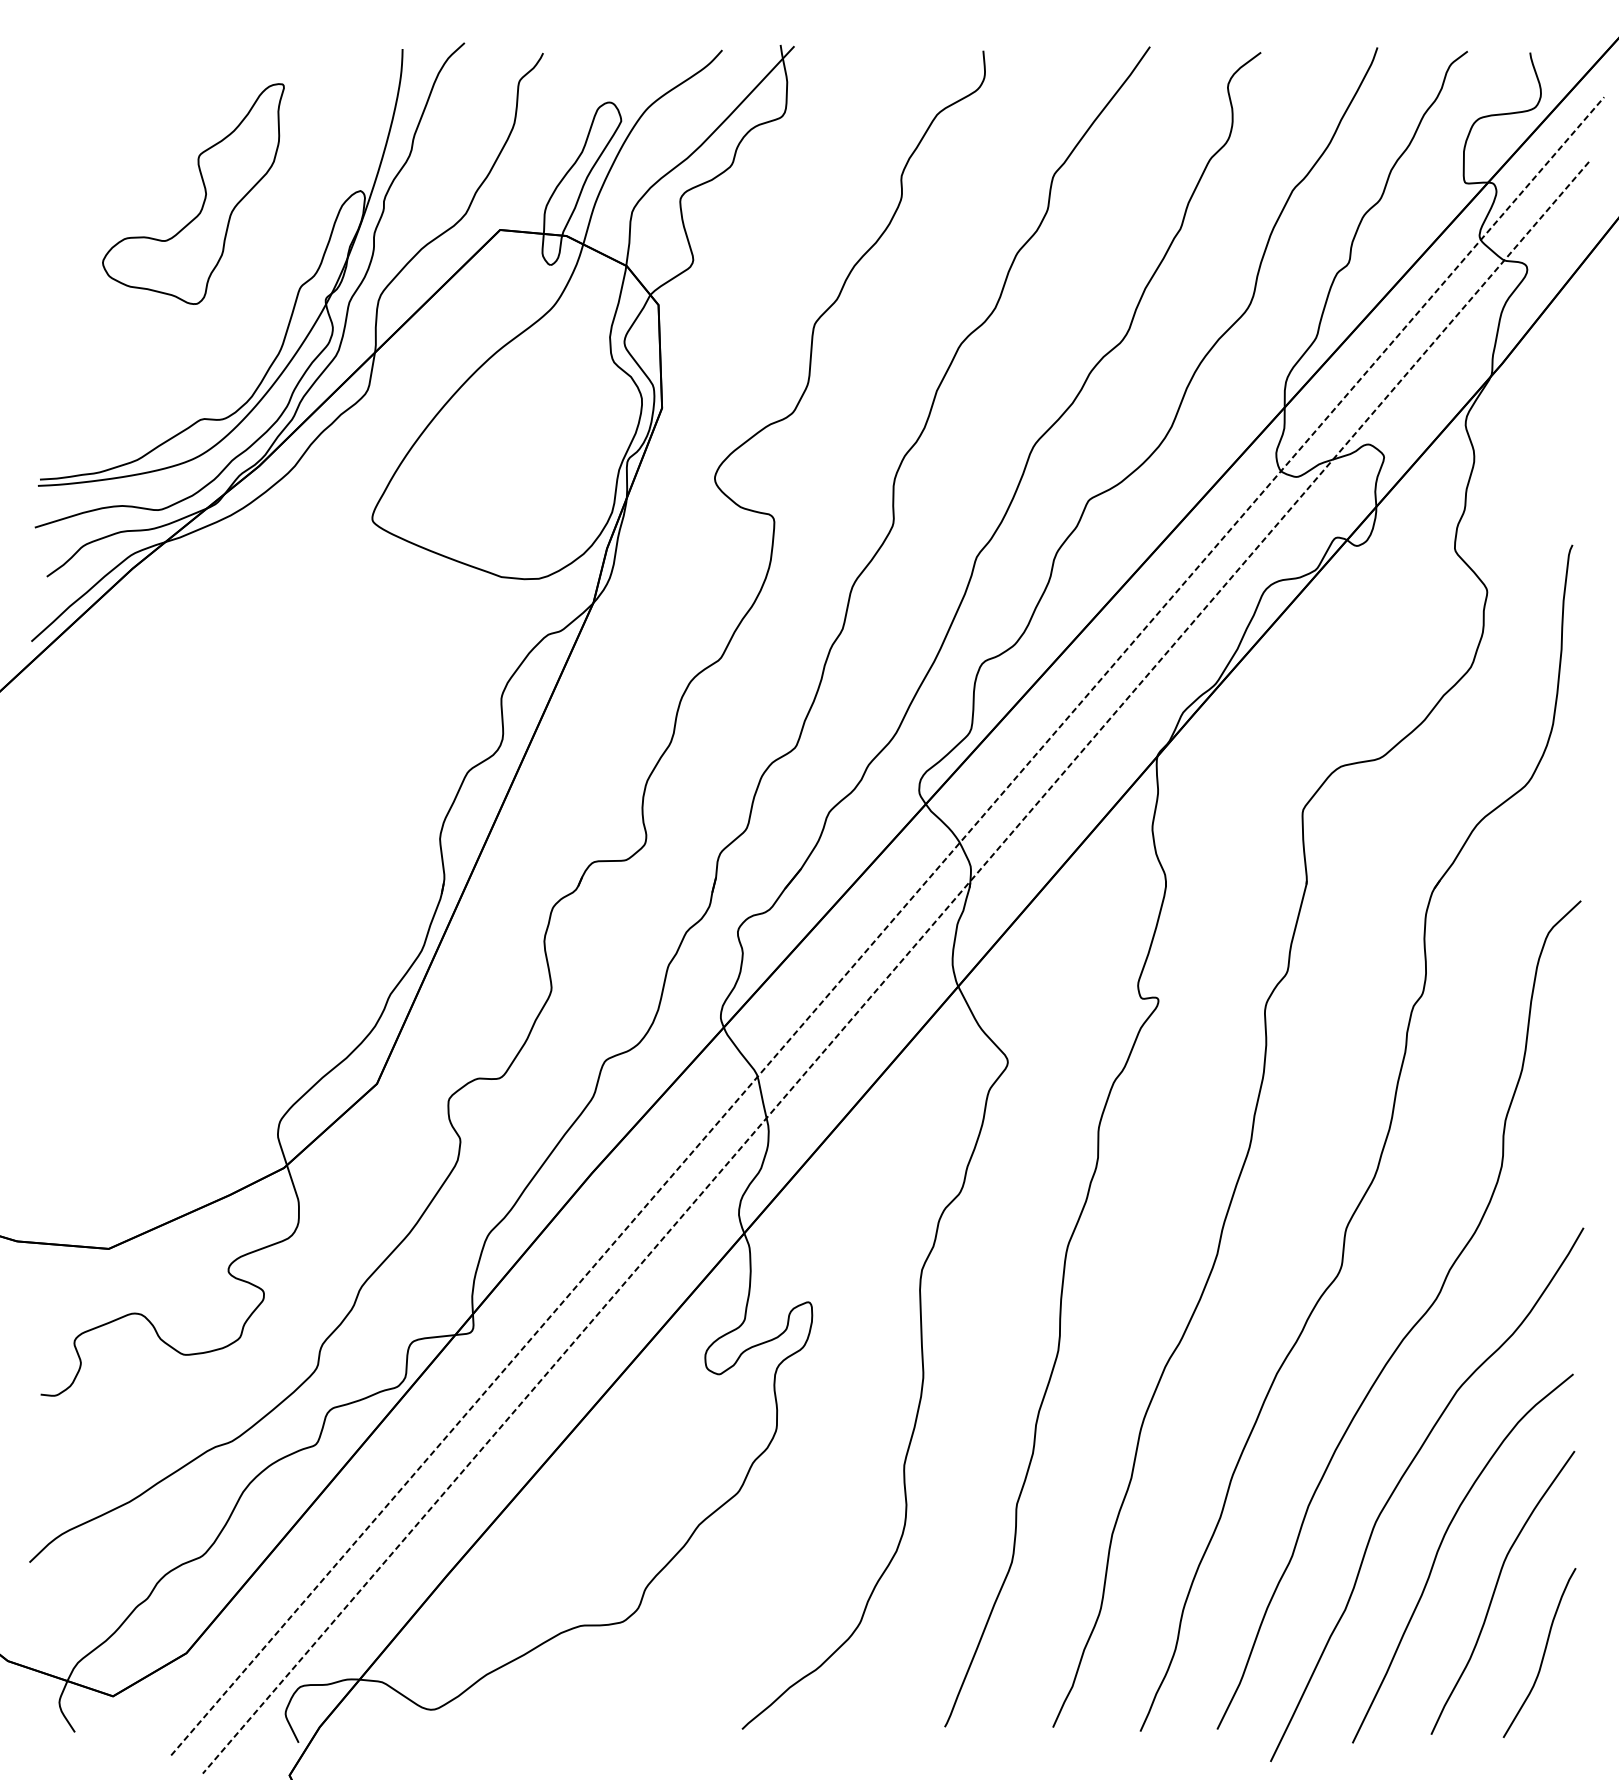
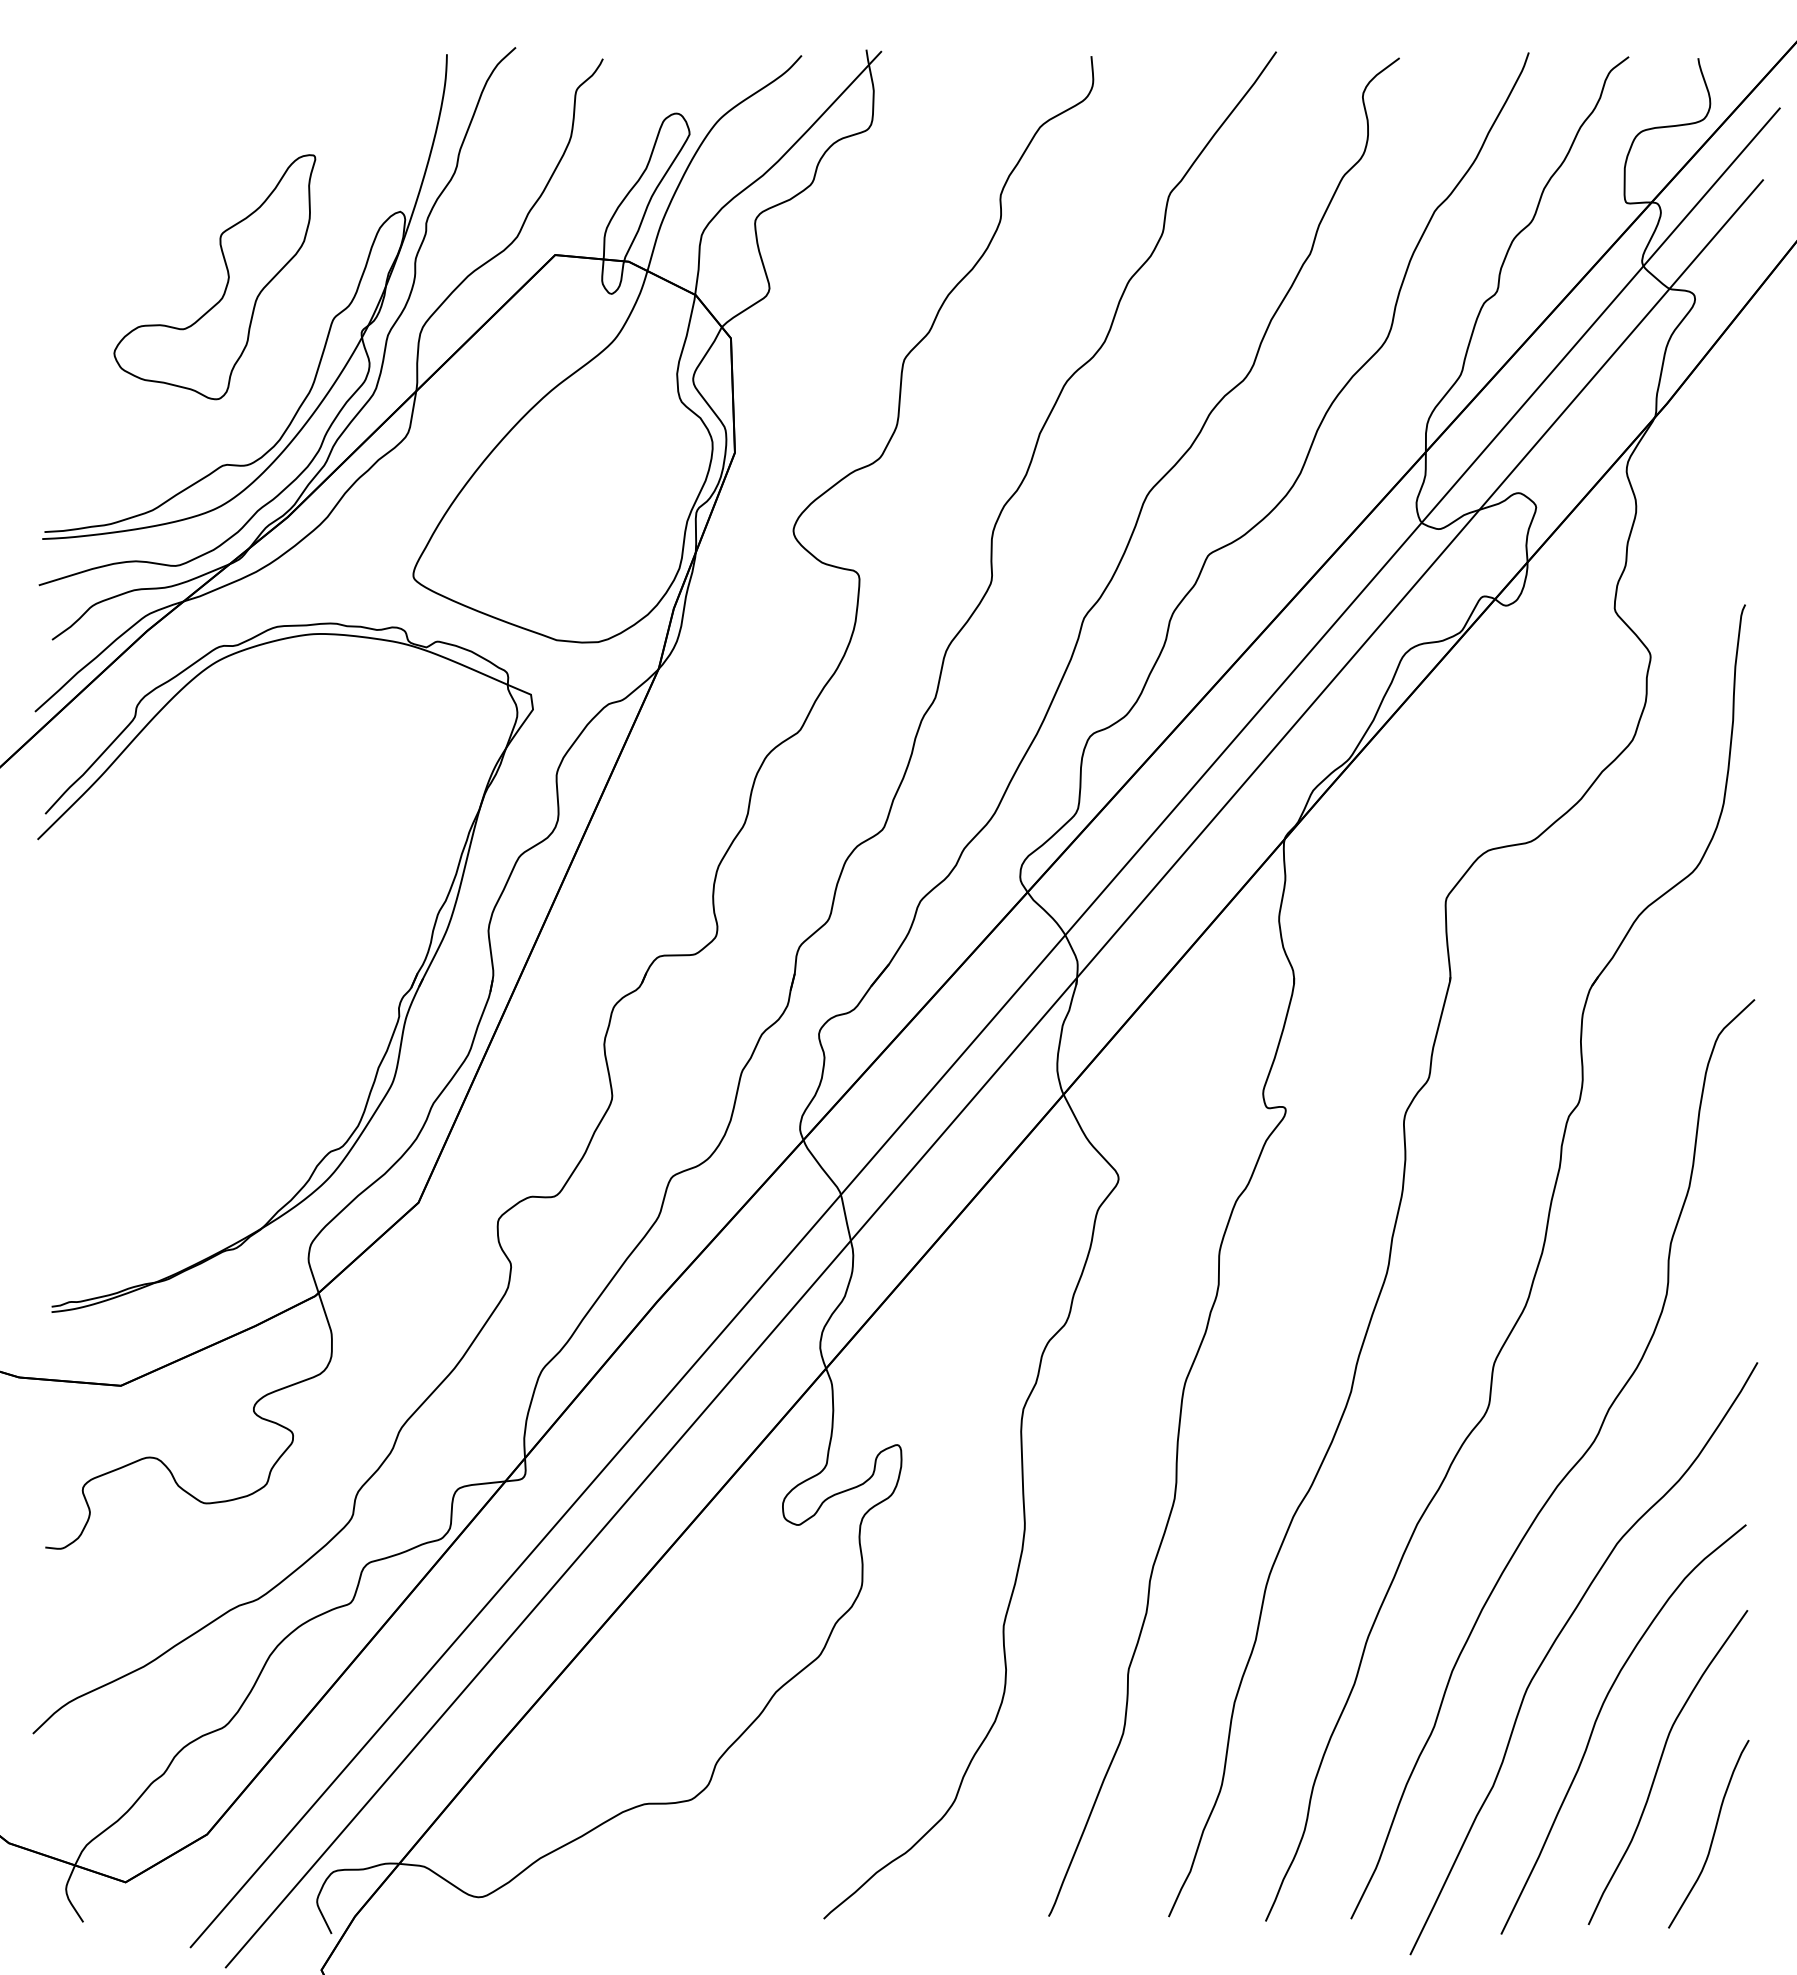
part: (204, 193) -> (227, 276), moved
part: (359, 902) -> (399, 1001), added
line: (887, 926) -> (985, 1027), dashed -> solid
line: (896, 967) -> (994, 1073), dashed -> solid

